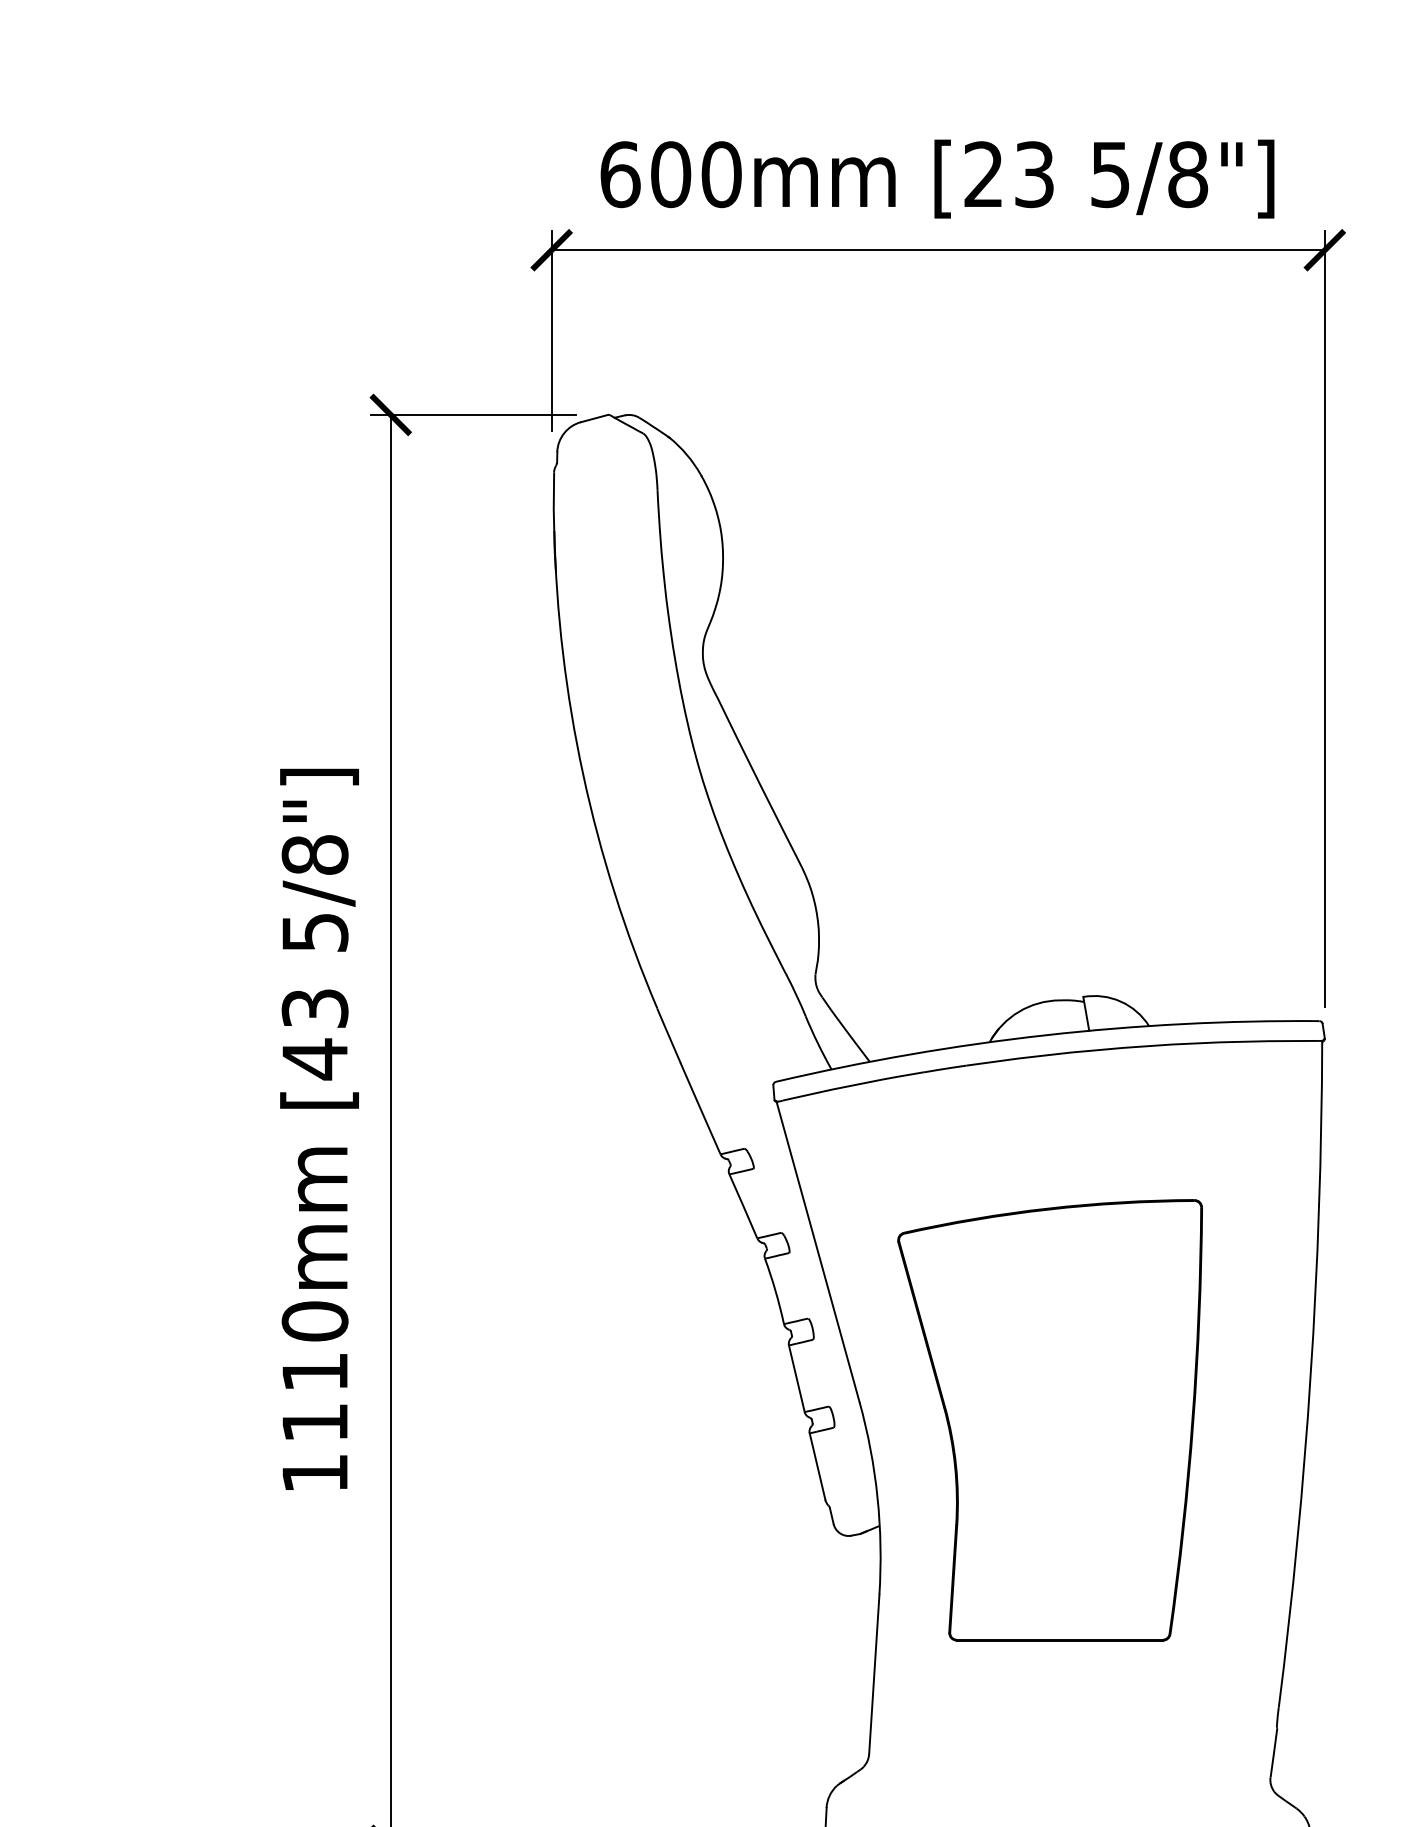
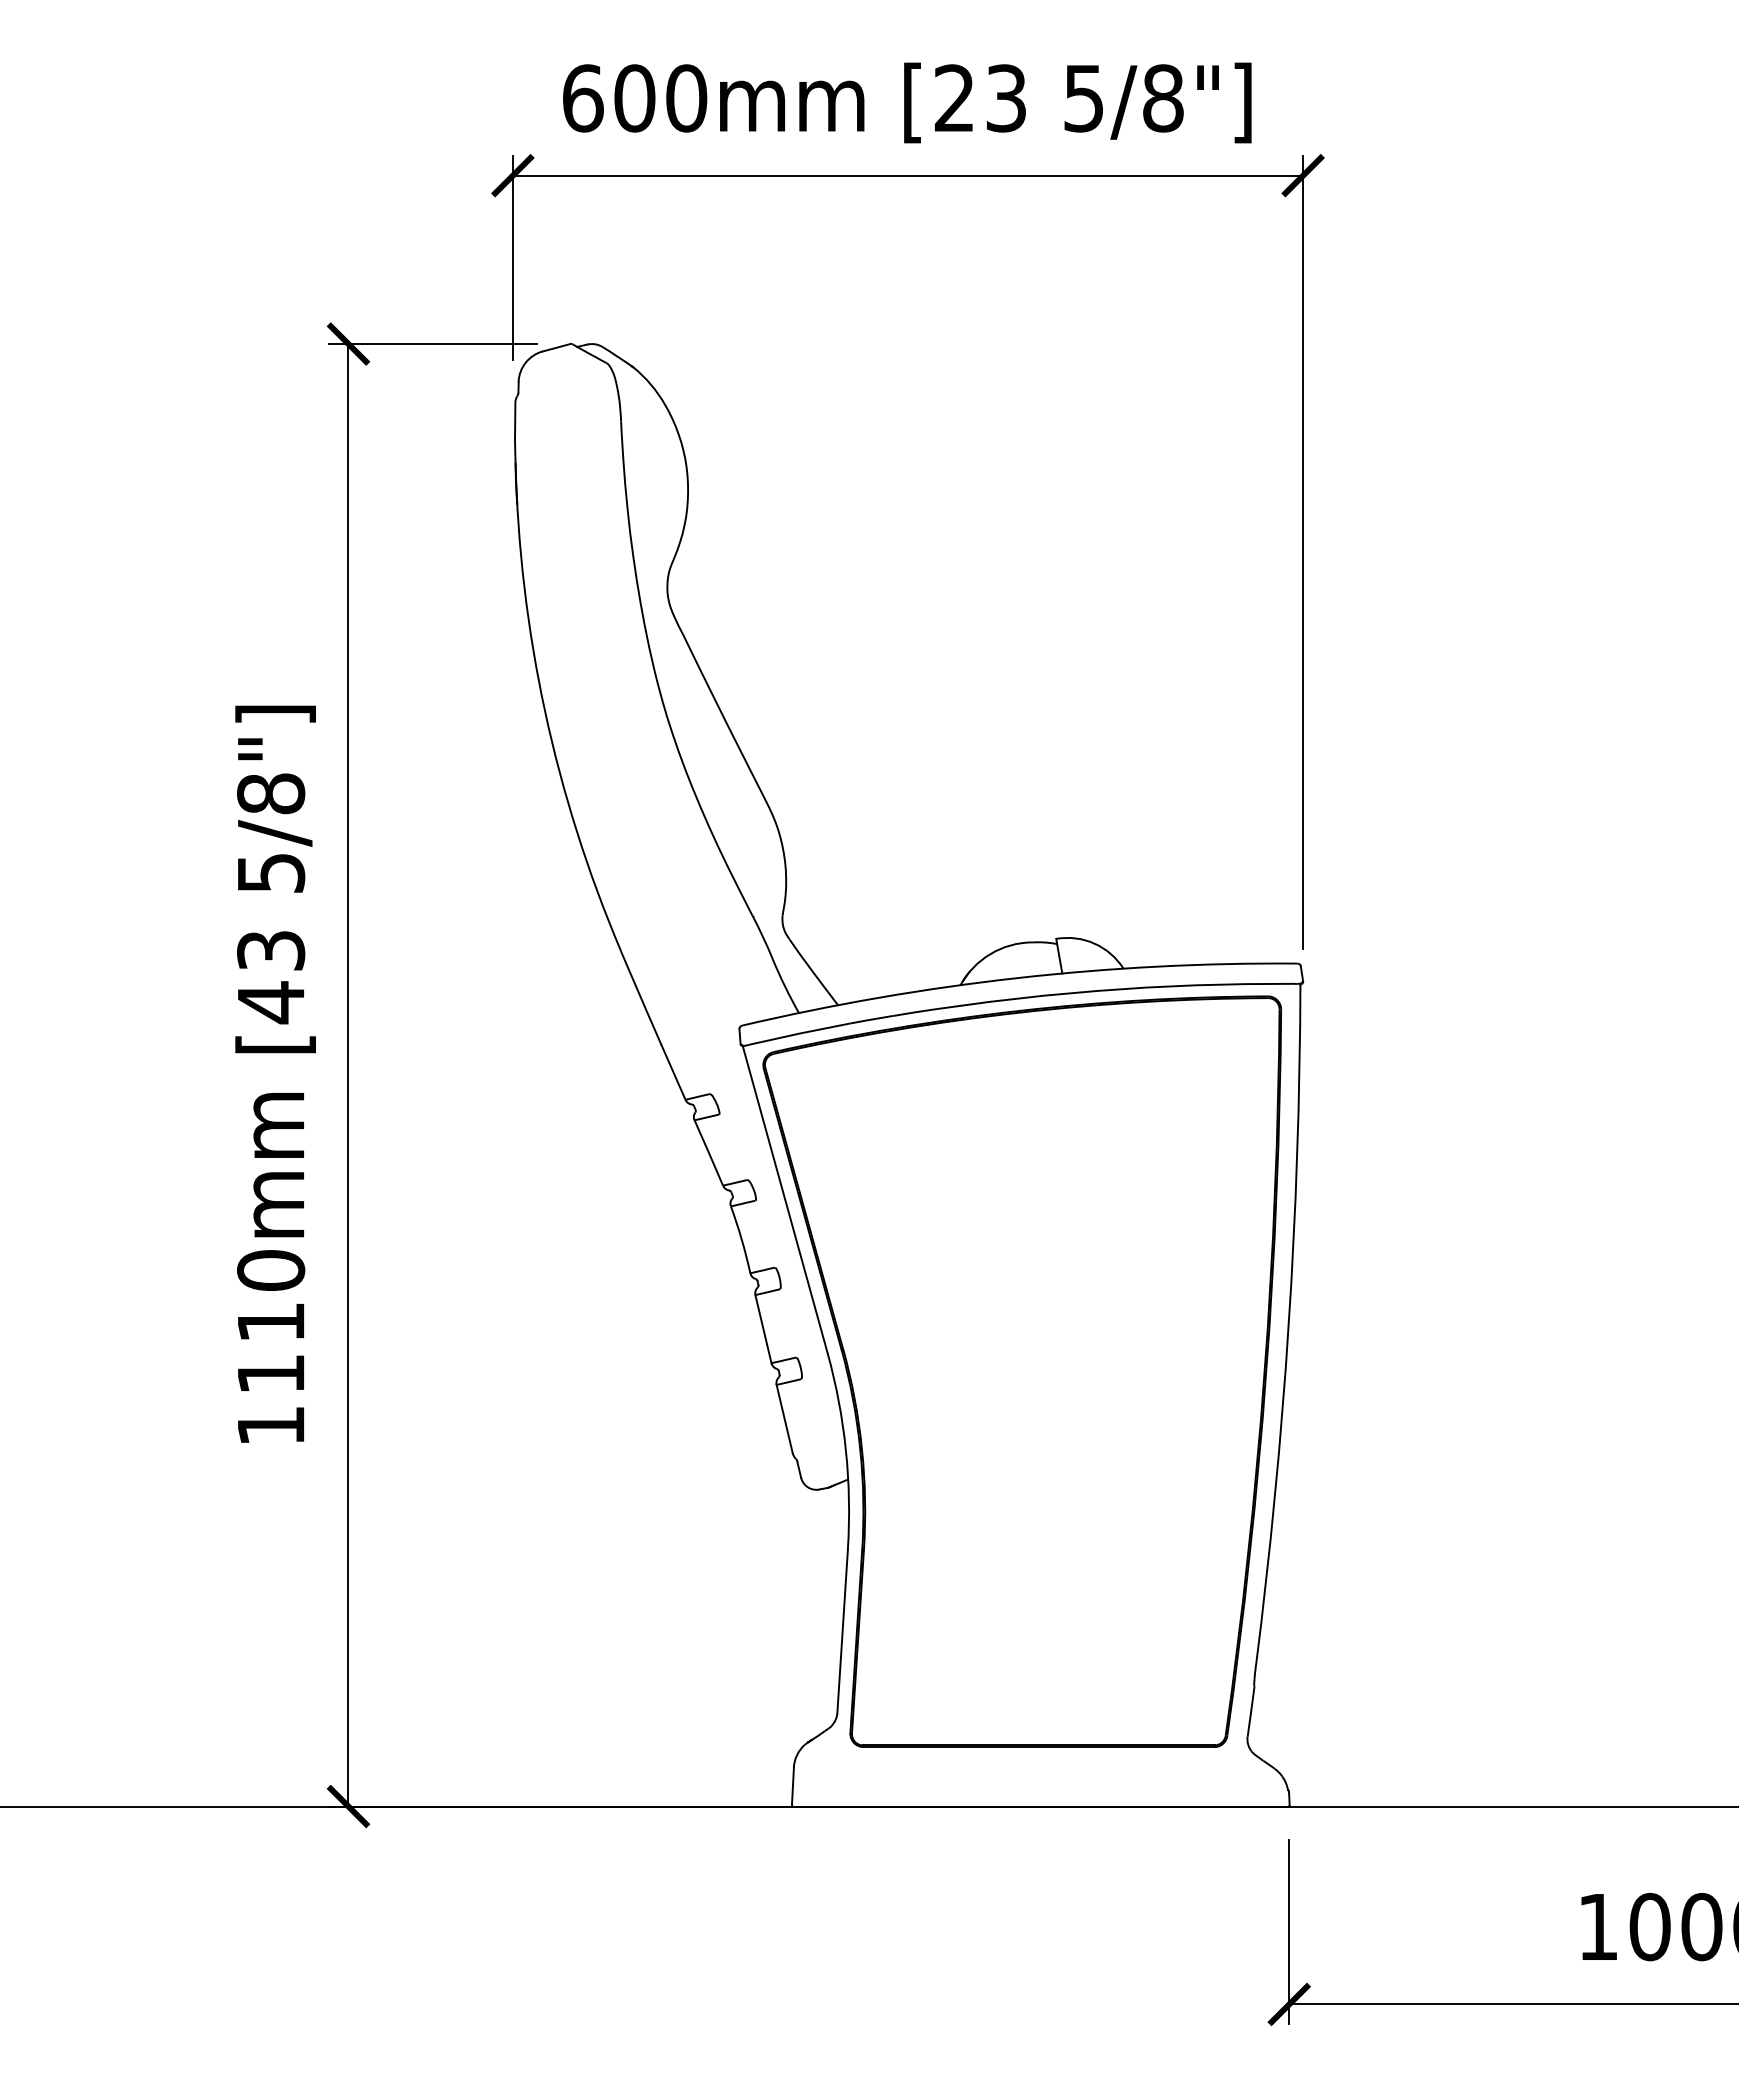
part: (1050, 1420) -> (1022, 1371), size x1.67

